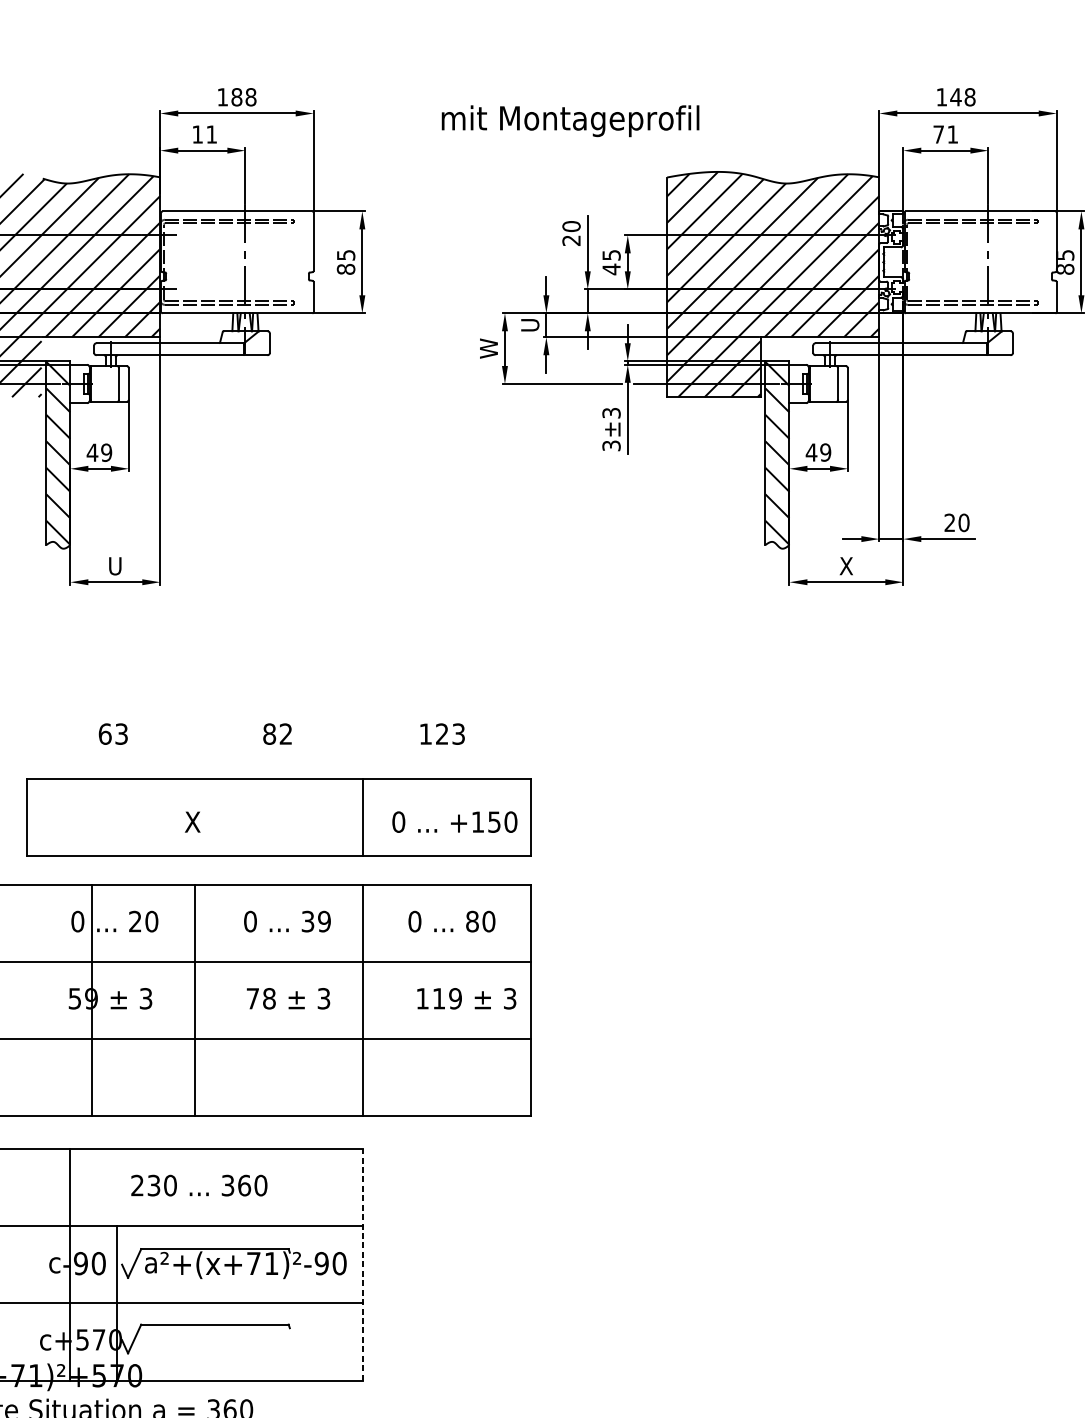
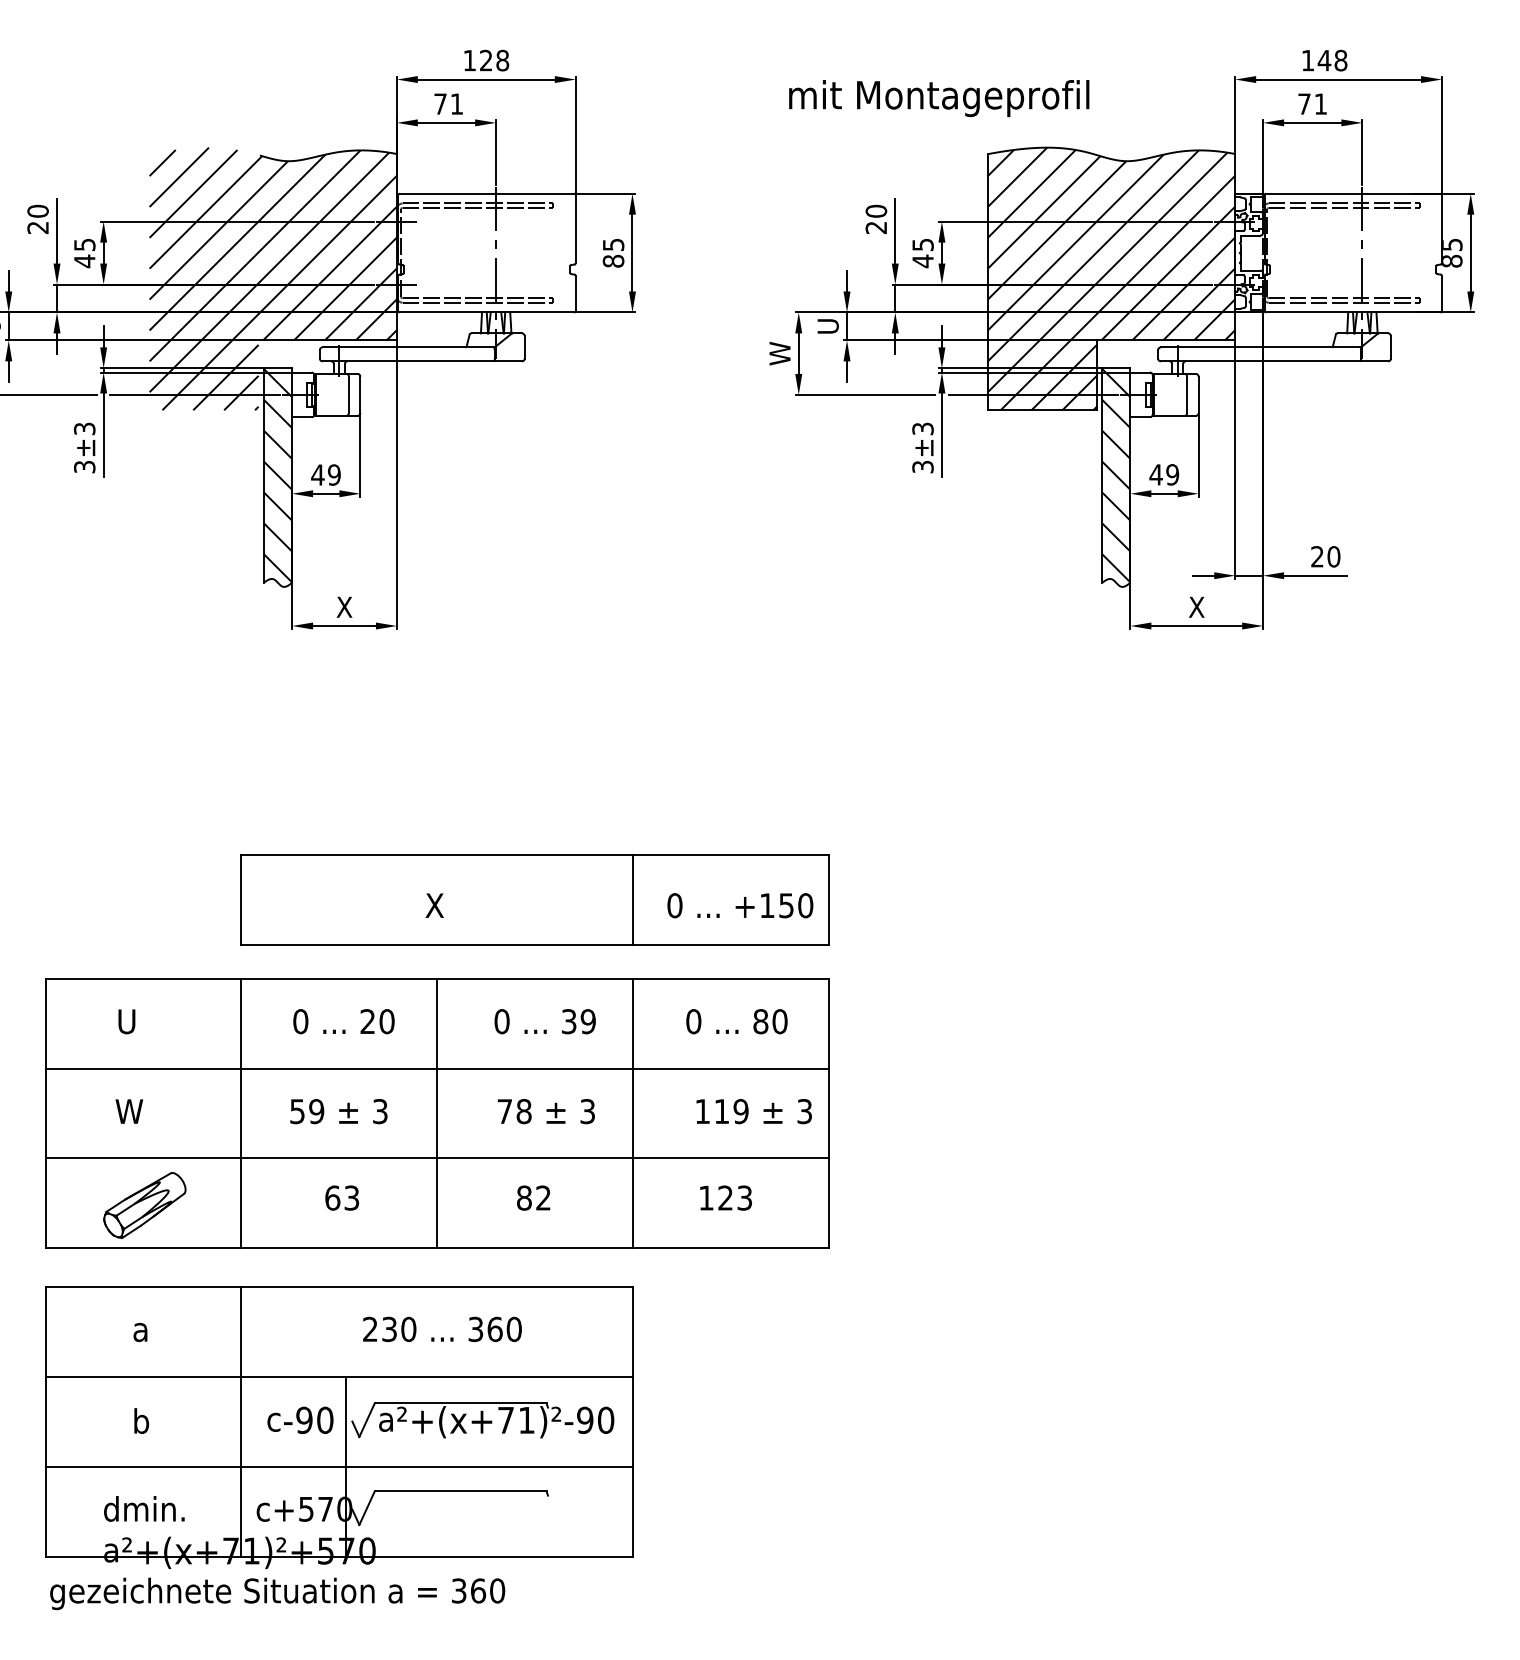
text: (236, 97) -> (485, 60), 188 -> 128
text: (570, 121) -> (939, 98), moved
text: (197, 134) -> (440, 103), 11 -> 71
text: (115, 566) -> (344, 607), U -> X
text: (281, 733) -> (538, 1197), moved
line: (92, 1000) -> (241, 1113), moved
line: (69, 1264) -> (241, 1421), moved
line: (362, 1264) -> (632, 1421), dashed -> solid

